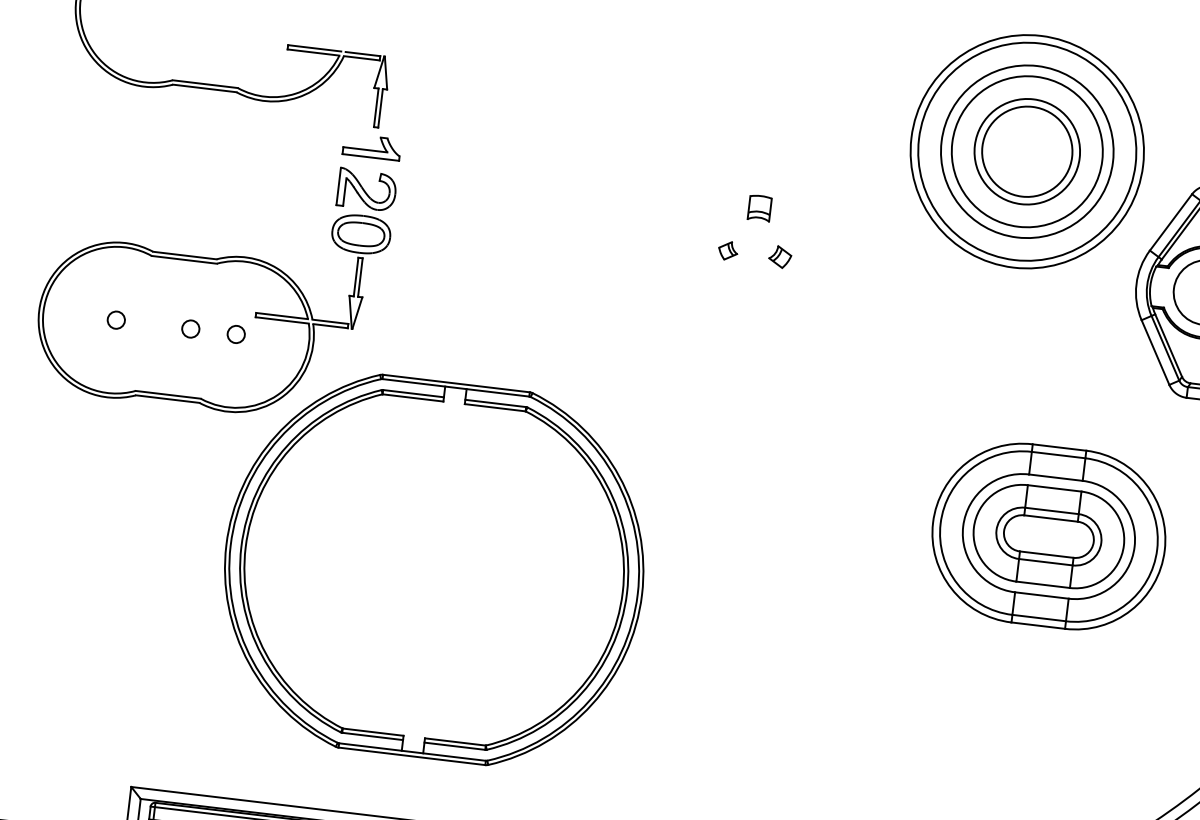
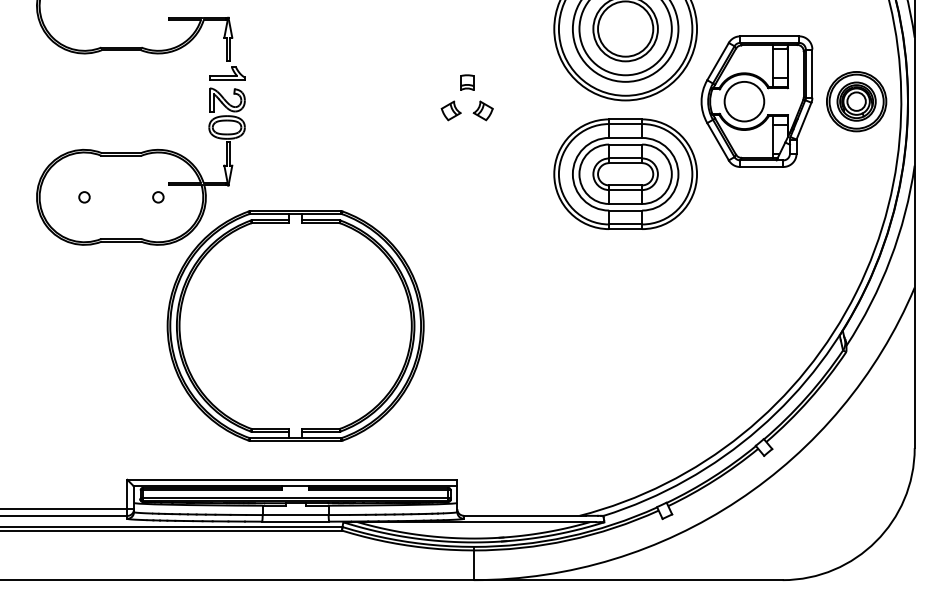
part: (727, 250) -> (450, 110), size x1.67
part: (779, 256) -> (482, 110), size x1.43
circle: (190, 329) -> (130, 197), removed
part: (1048, 535) -> (625, 173), moved

